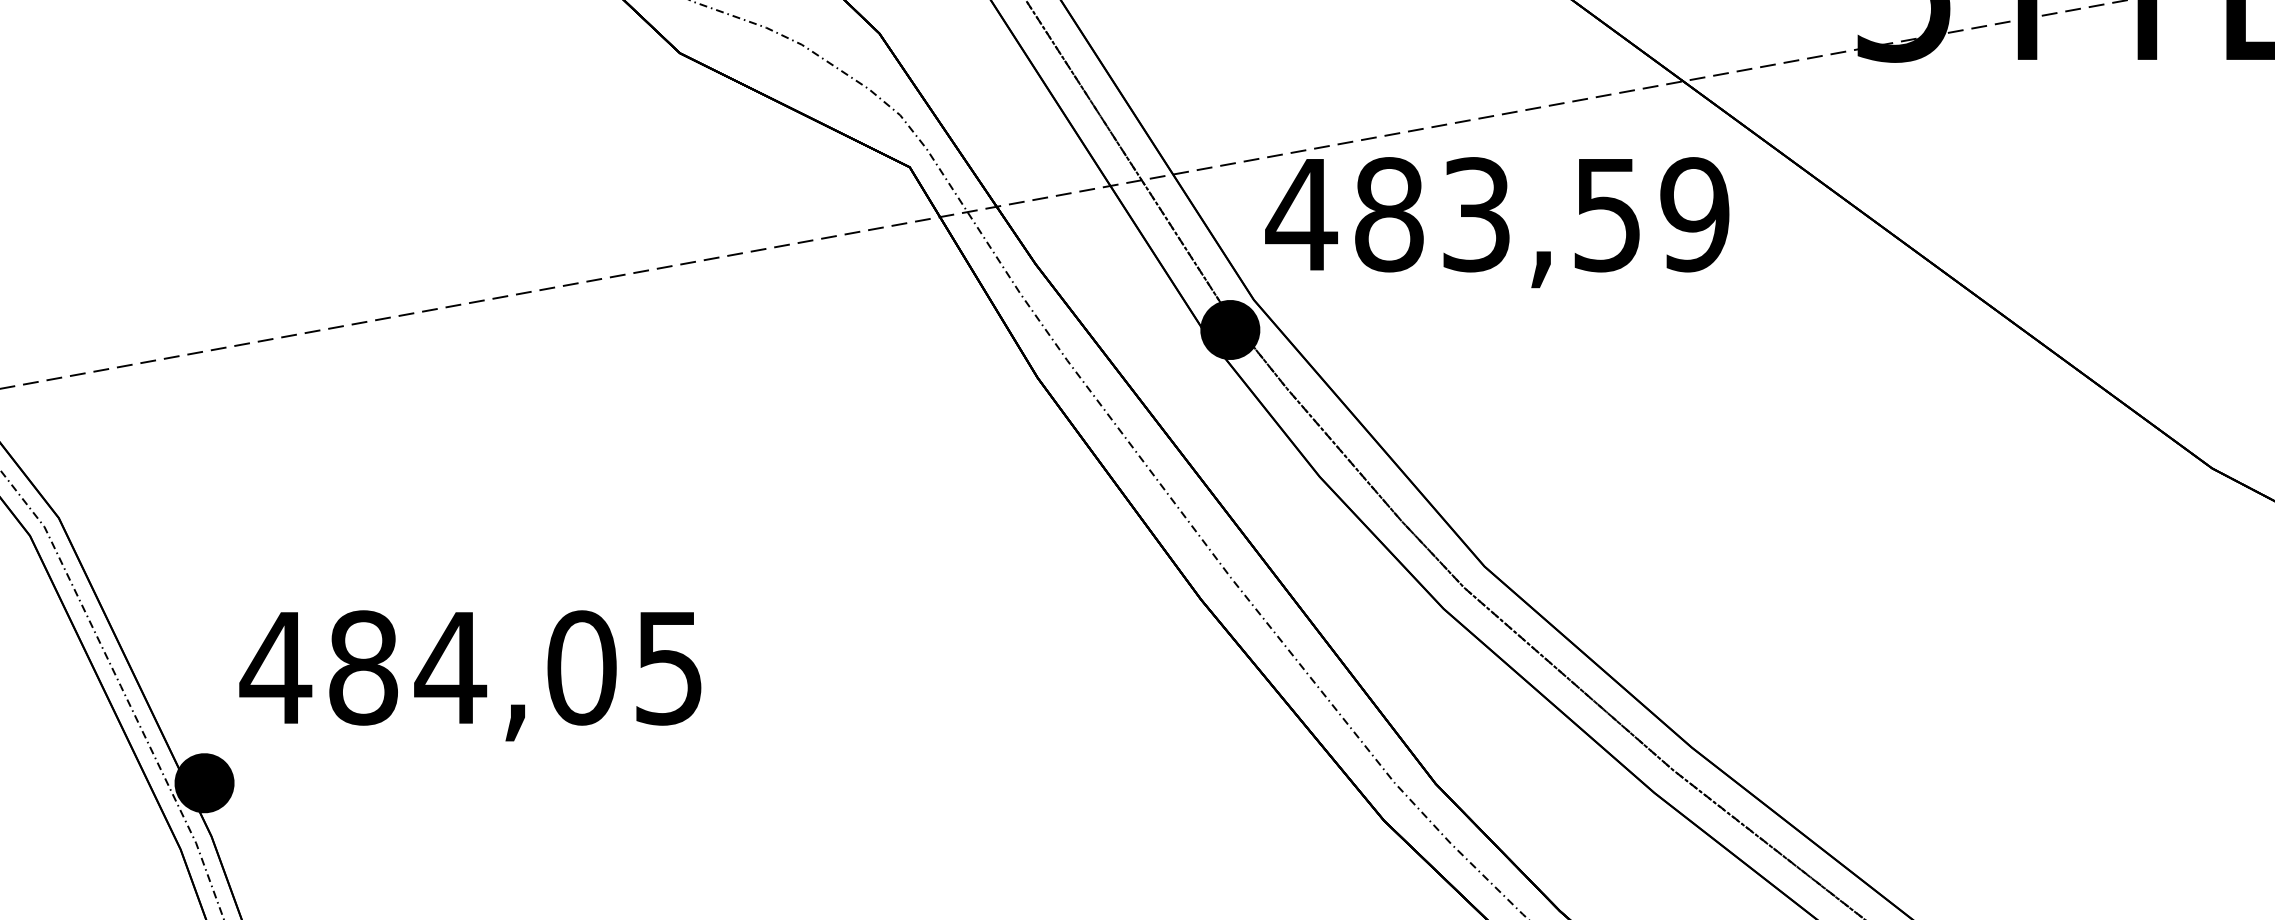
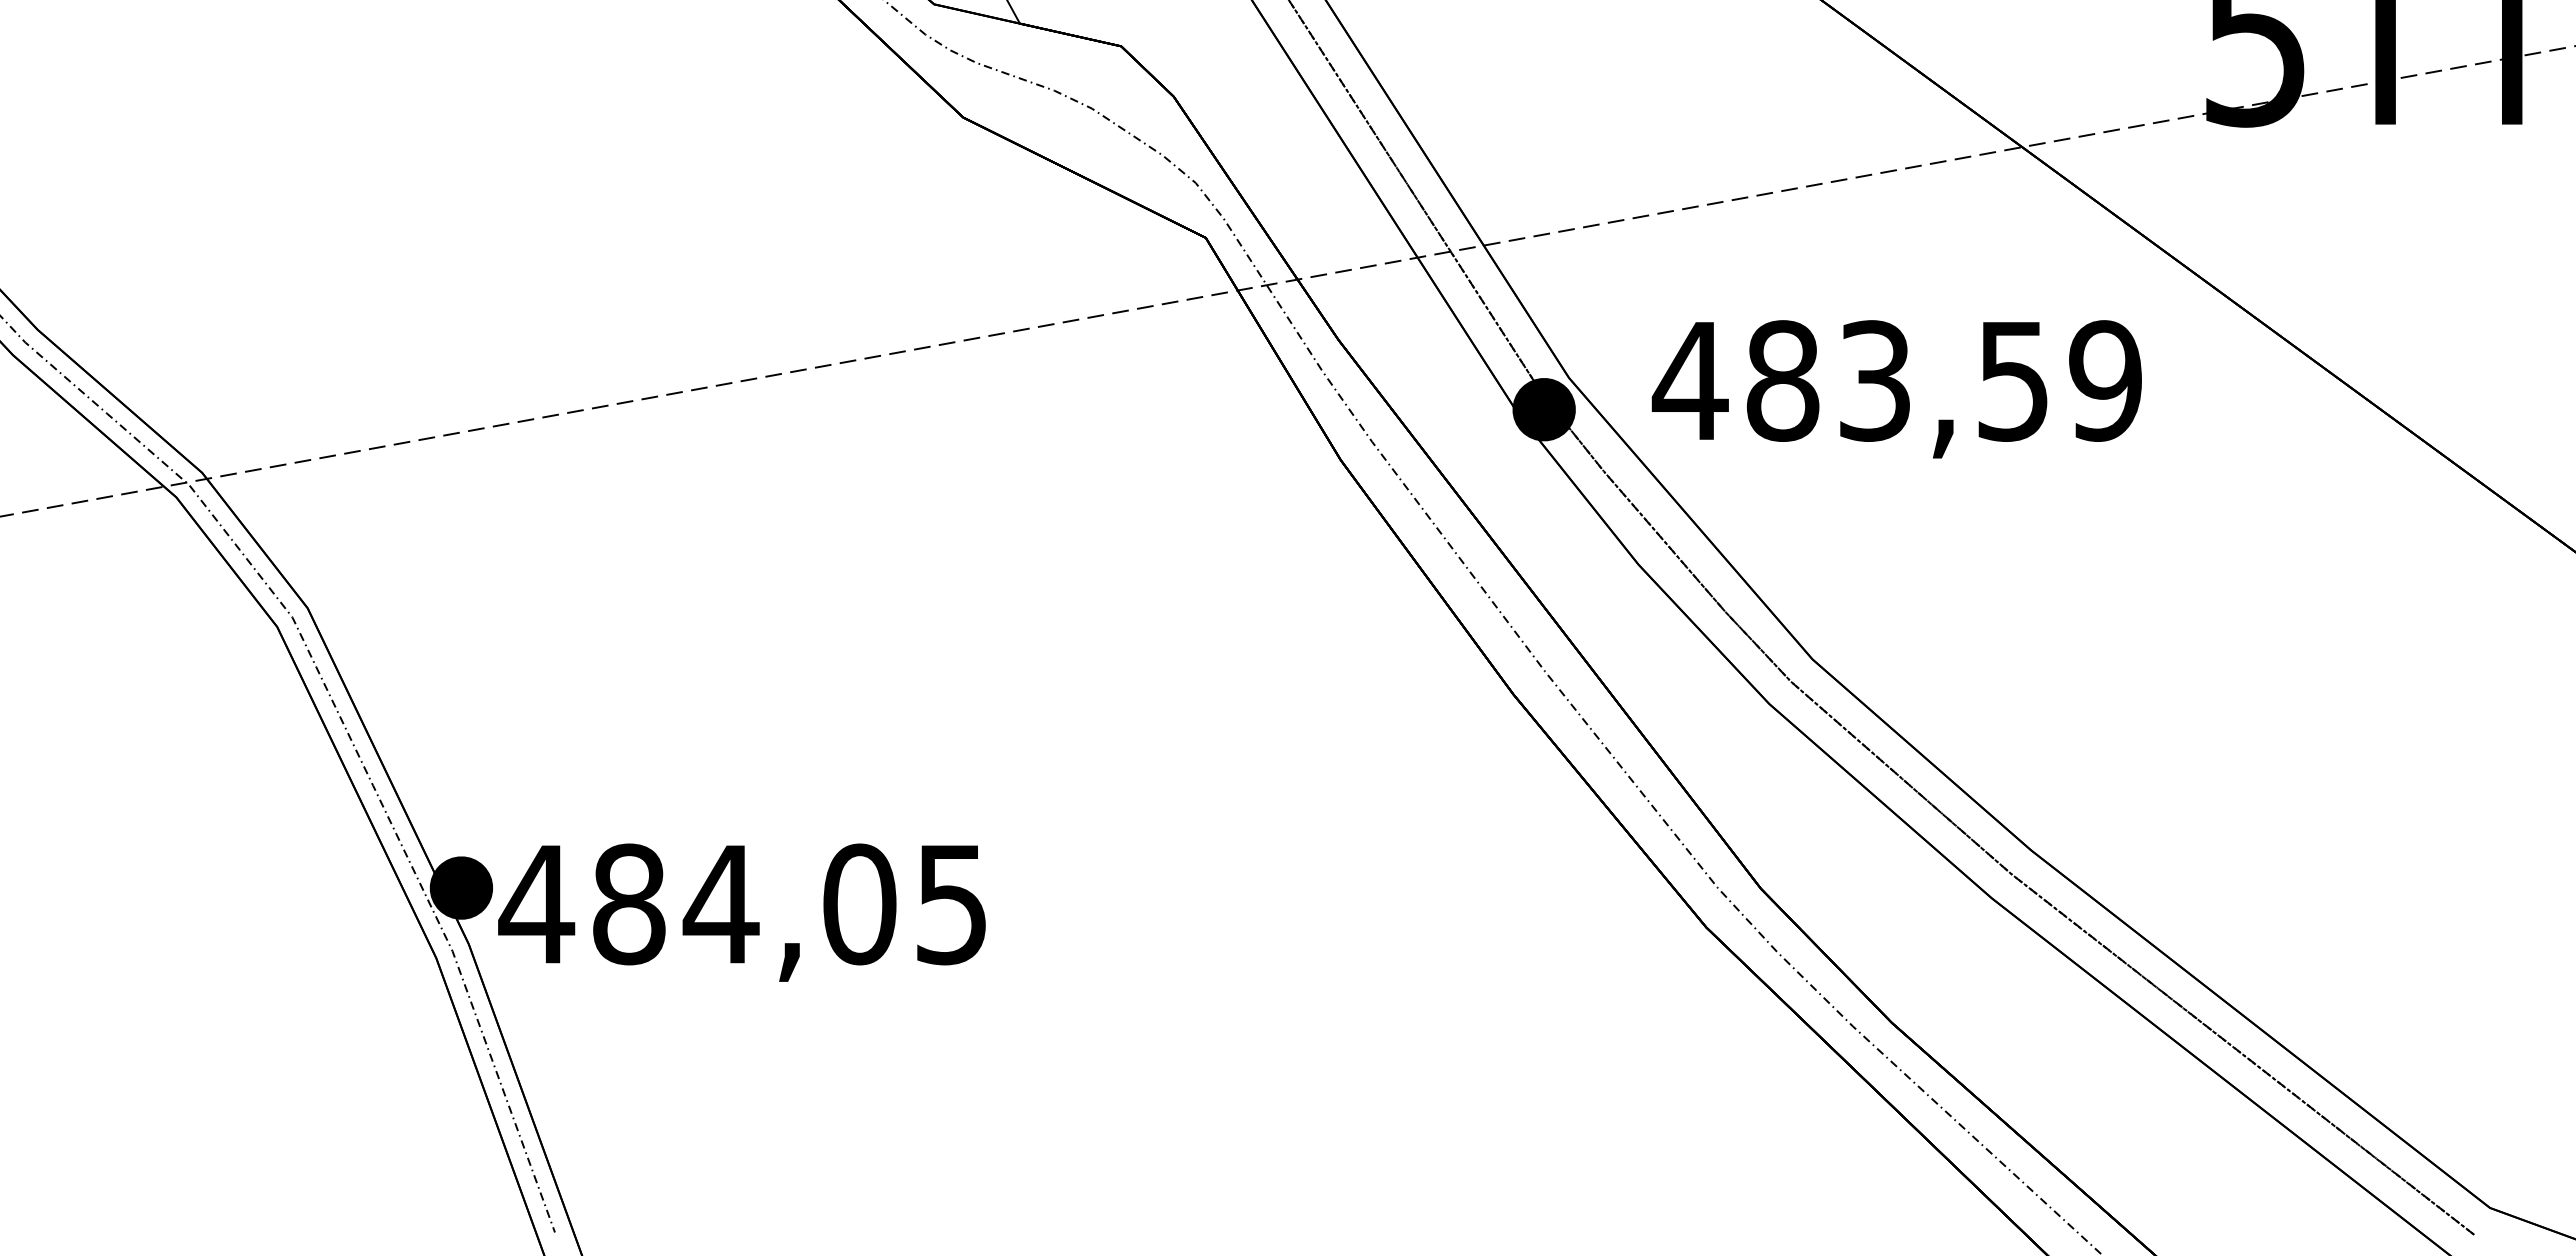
text: (1496, 222) -> (1896, 389), moved
text: (469, 675) -> (741, 912), moved

